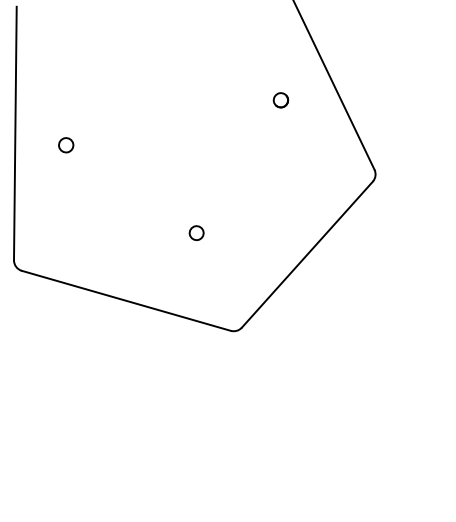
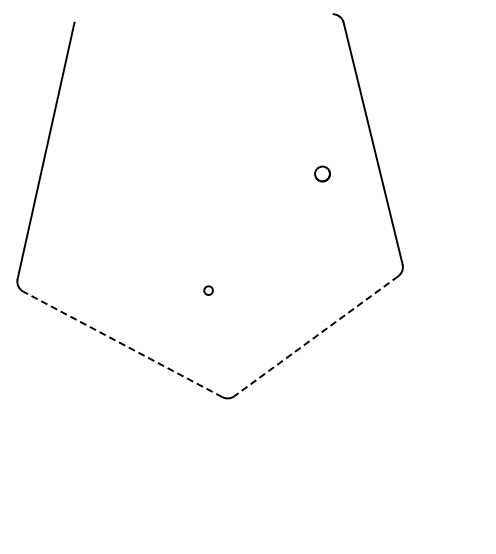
circle: (65, 145) -> (94, 173), removed
circle: (196, 232) -> (208, 290), size x0.6
line: (307, 254) -> (316, 336), solid -> dashed
line: (126, 301) -> (122, 344), solid -> dashed

